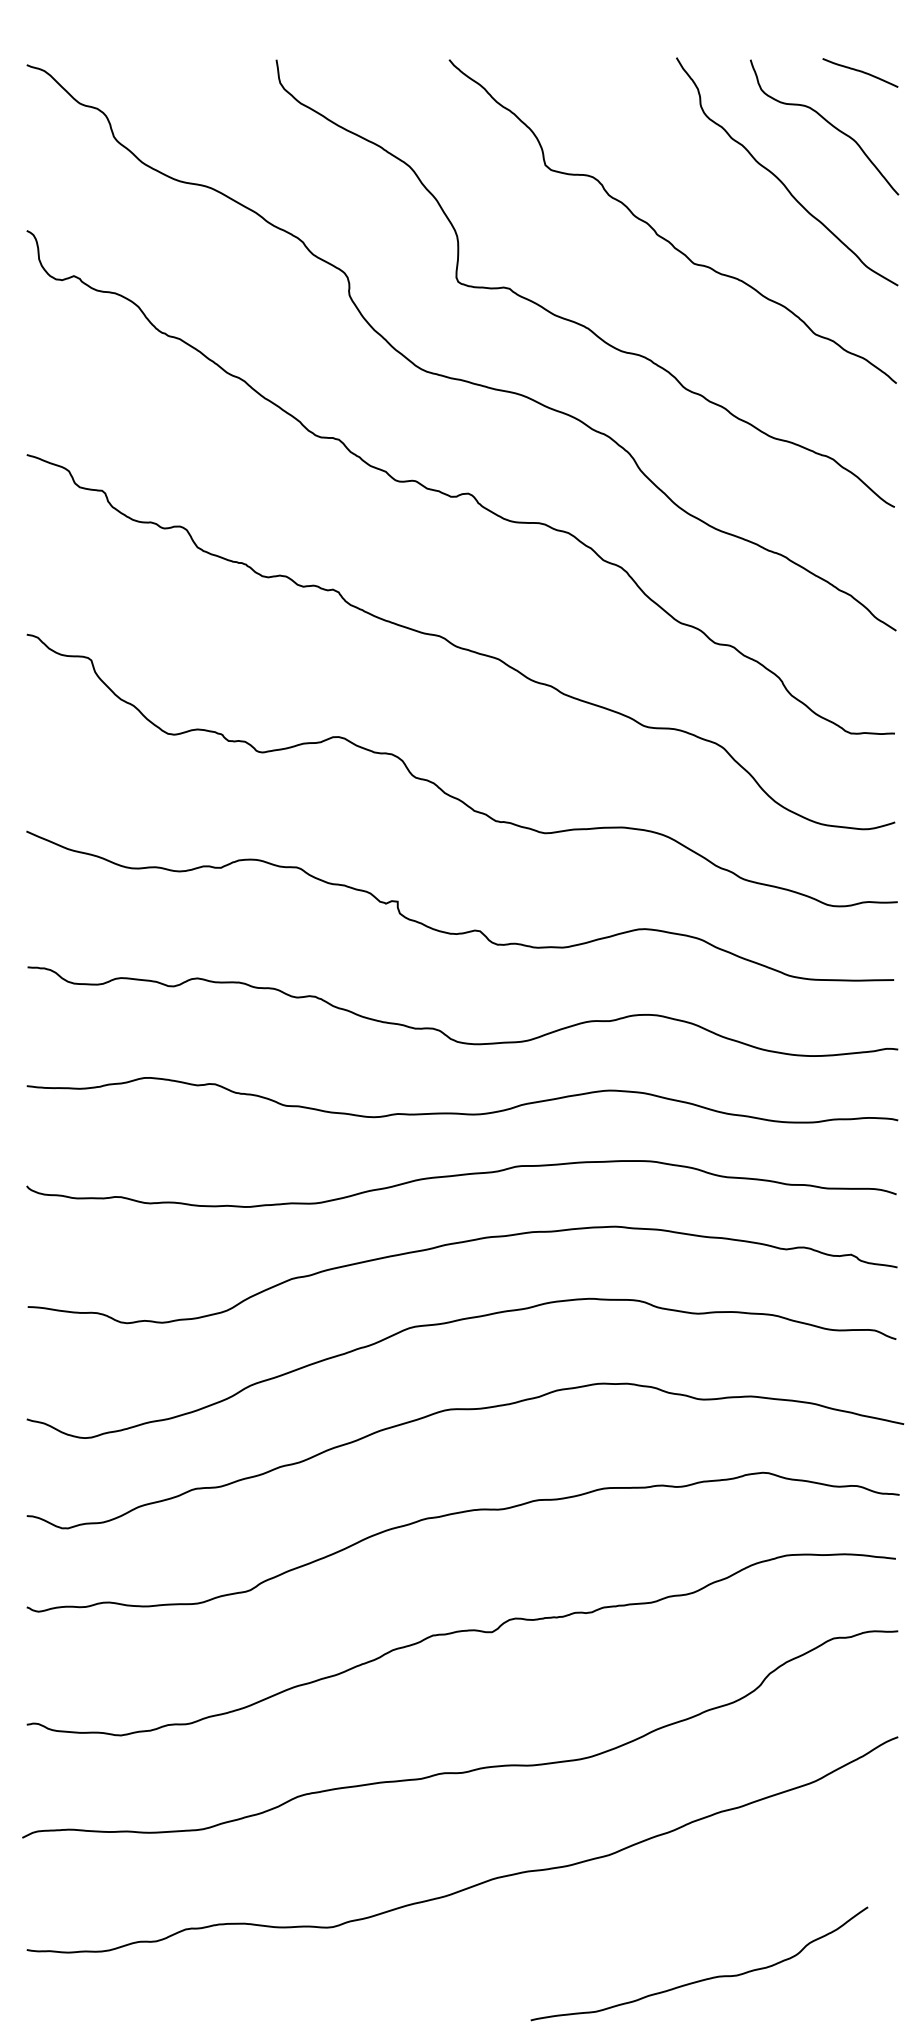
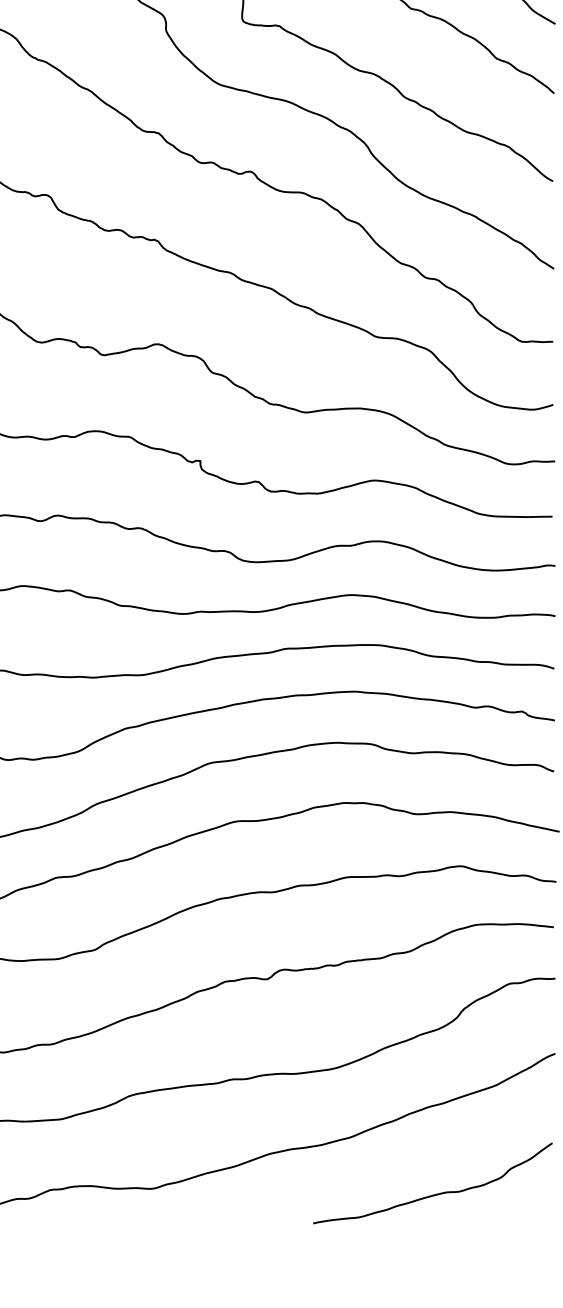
curve: (701, 1979) -> (434, 1194), moved

